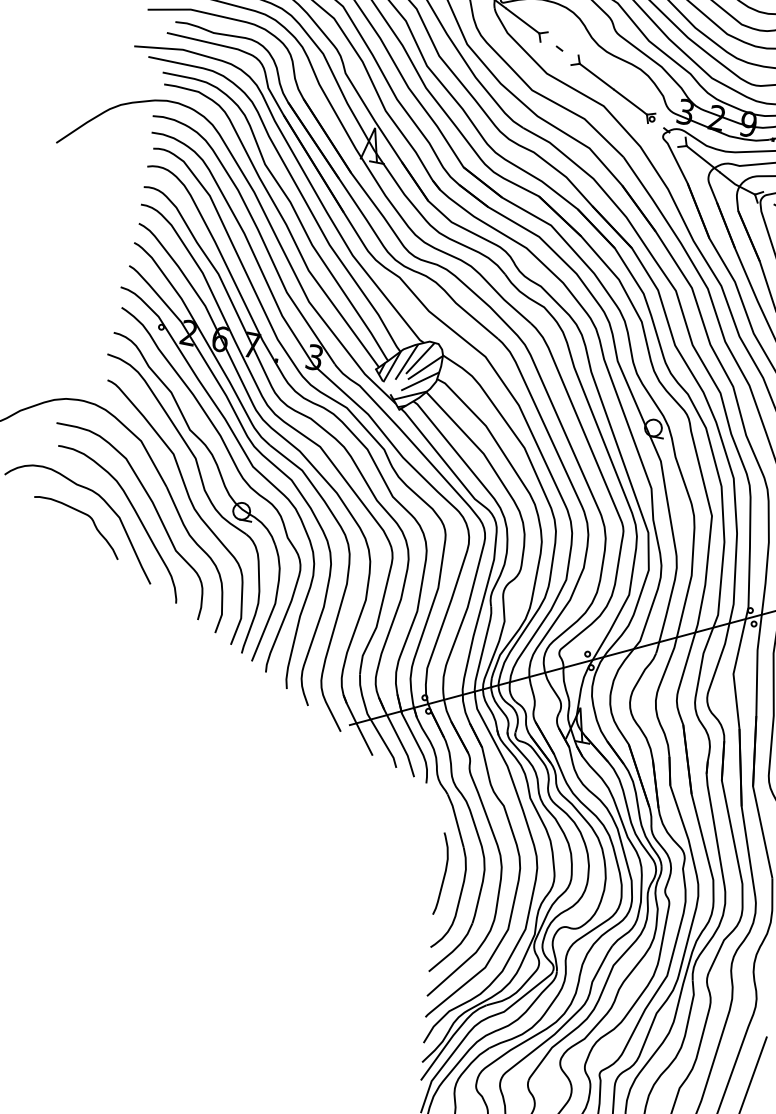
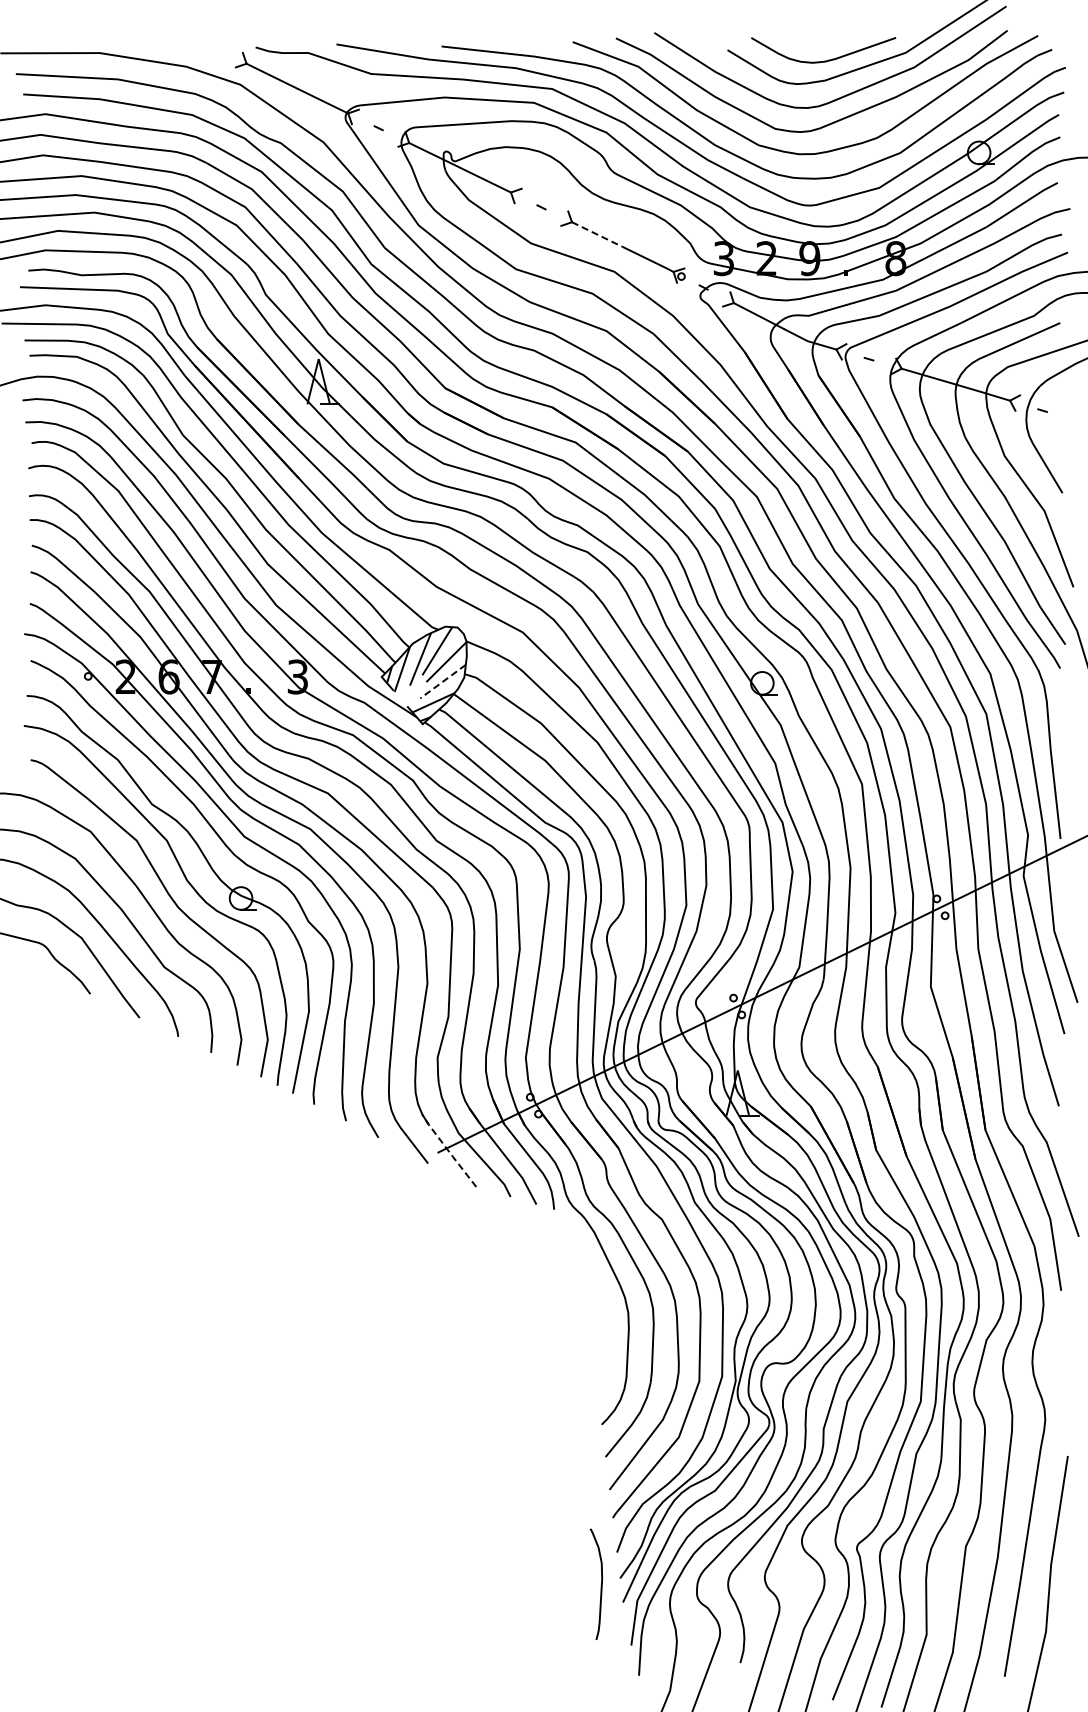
line: (596, 76) -> (597, 234), solid -> dashed
line: (419, 381) -> (442, 681), solid -> dashed
line: (357, 725) -> (448, 1150), solid -> dashed
curve: (443, 875) -> (600, 1585), moved

